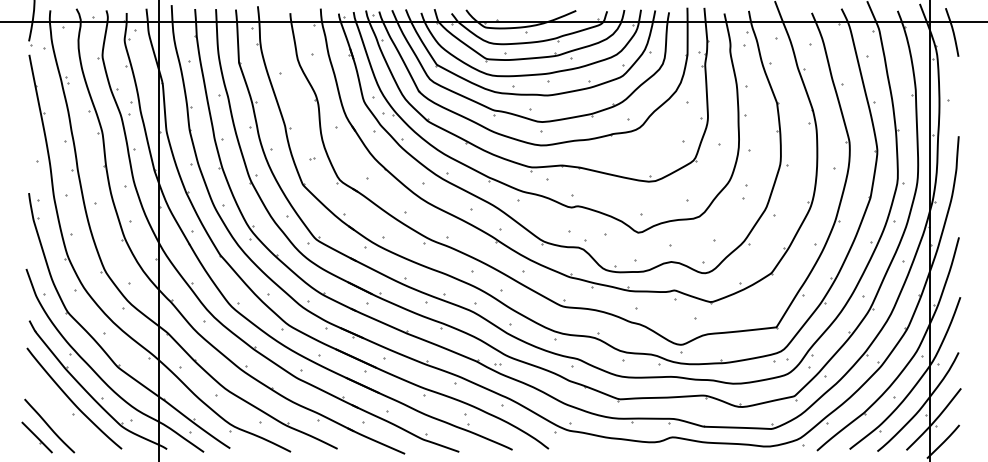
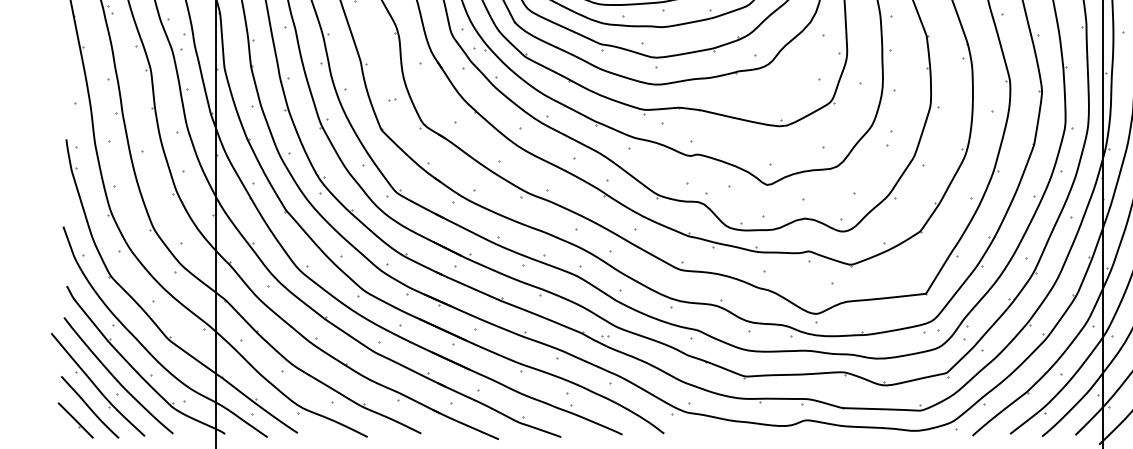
part: (56, 406) -> (98, 384), added

